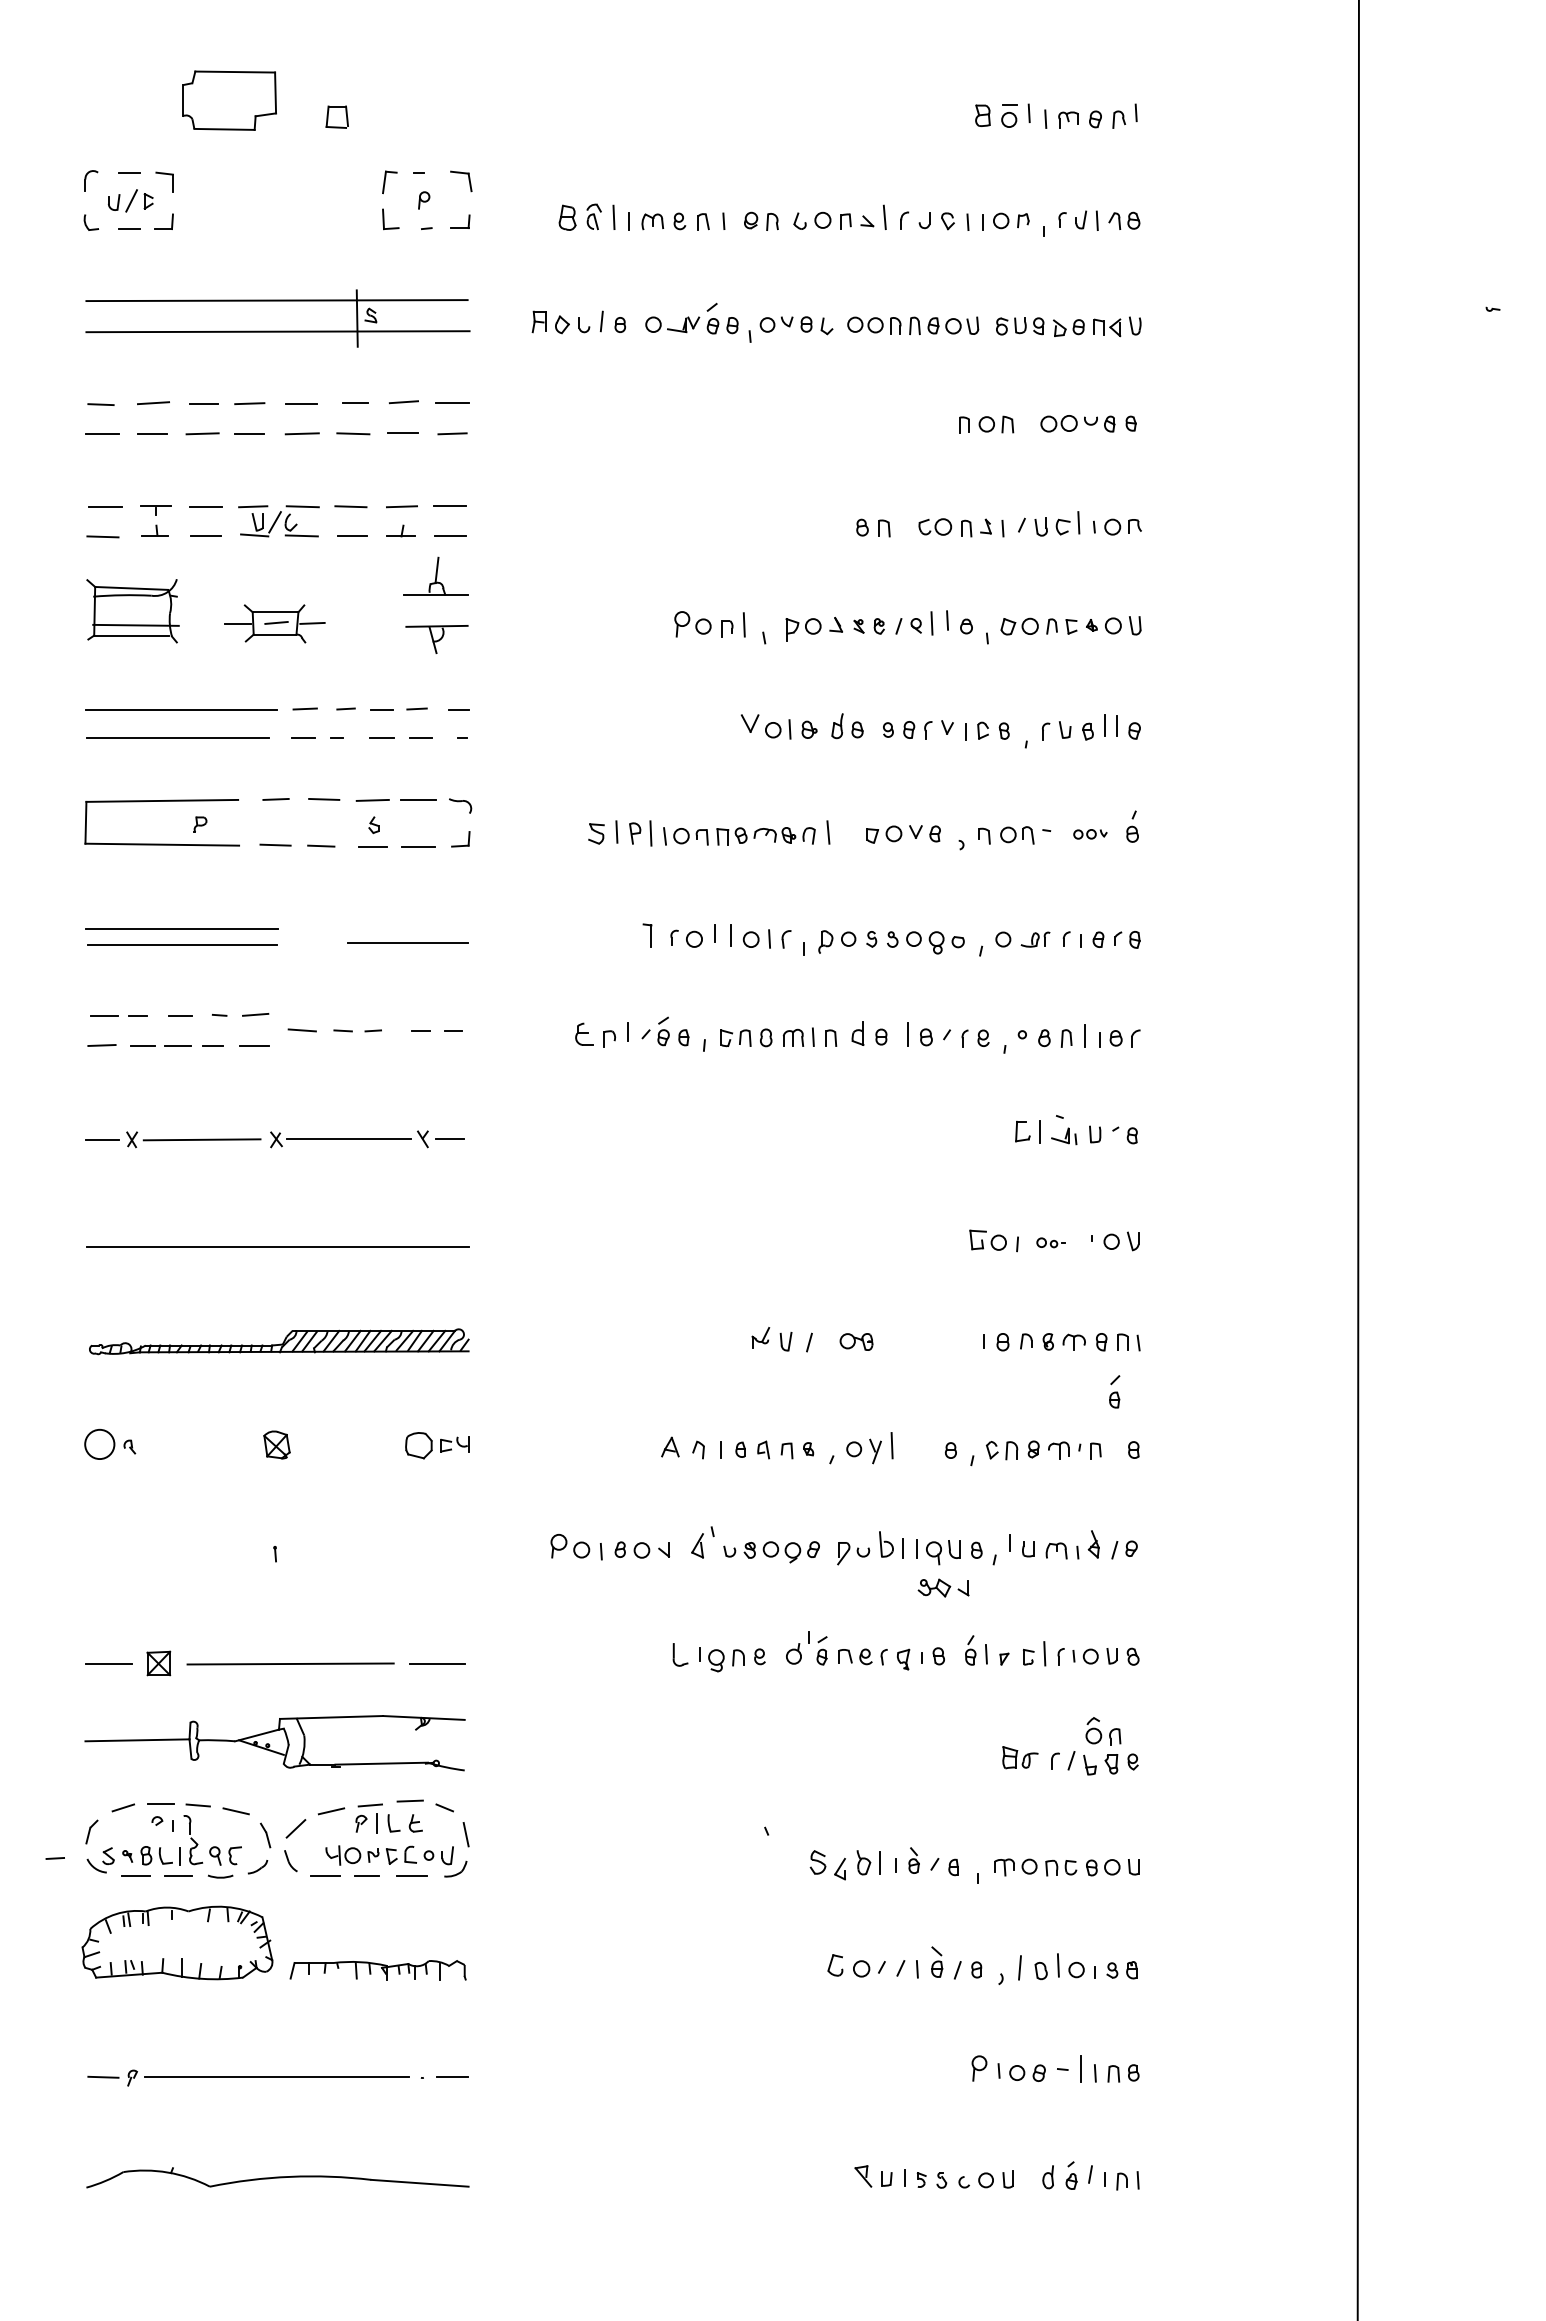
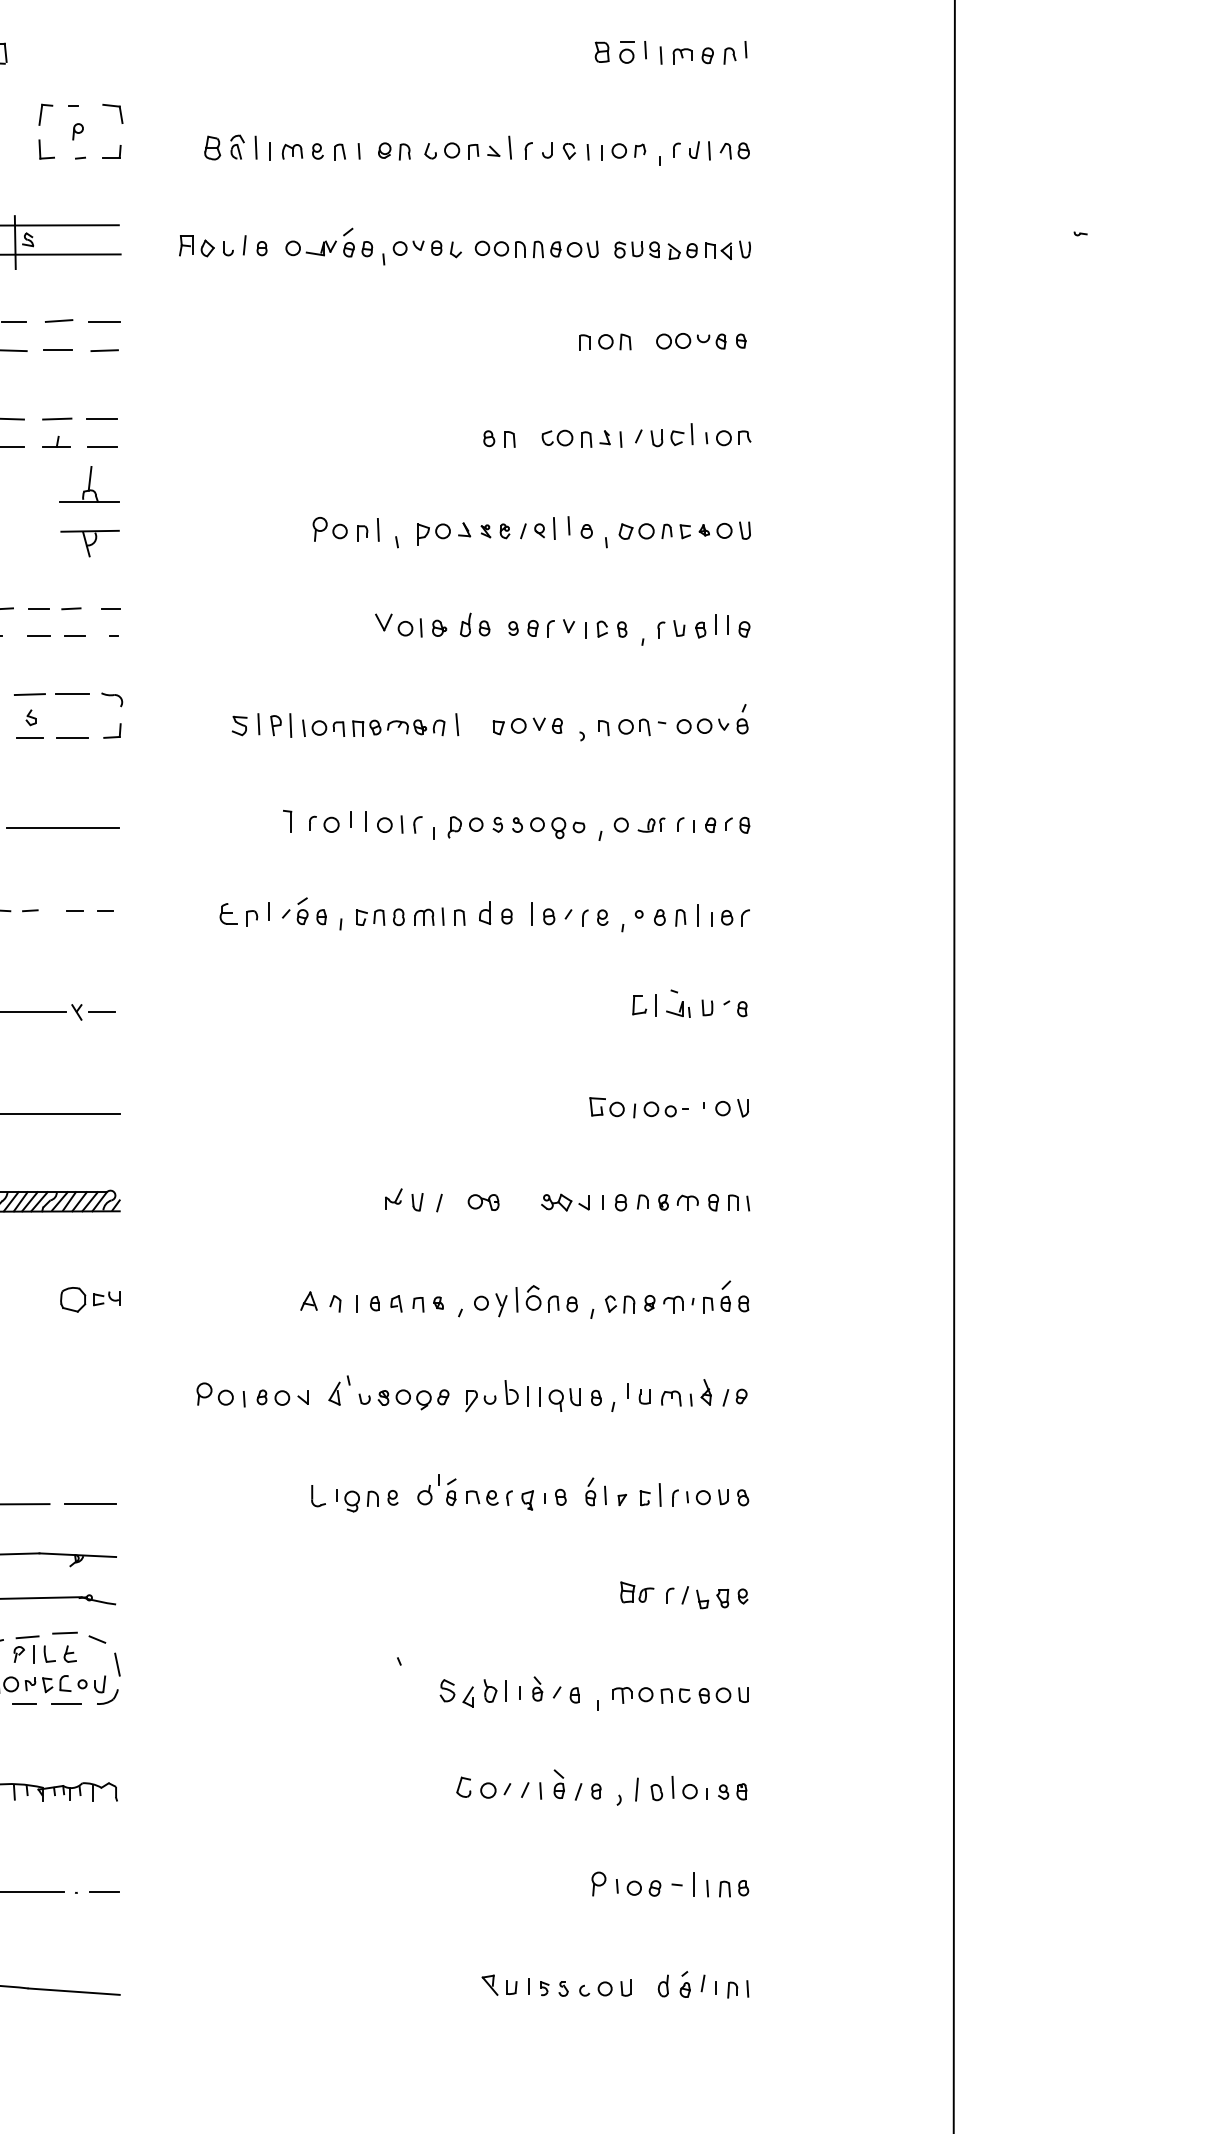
part: (1090, 834) -> (703, 726), size x1.67
part: (1050, 1242) -> (665, 1109), size x1.67
part: (1114, 1391) -> (725, 1295), moved
part: (943, 1587) -> (565, 1202), moved
part: (1103, 1731) -> (542, 1298), moved

